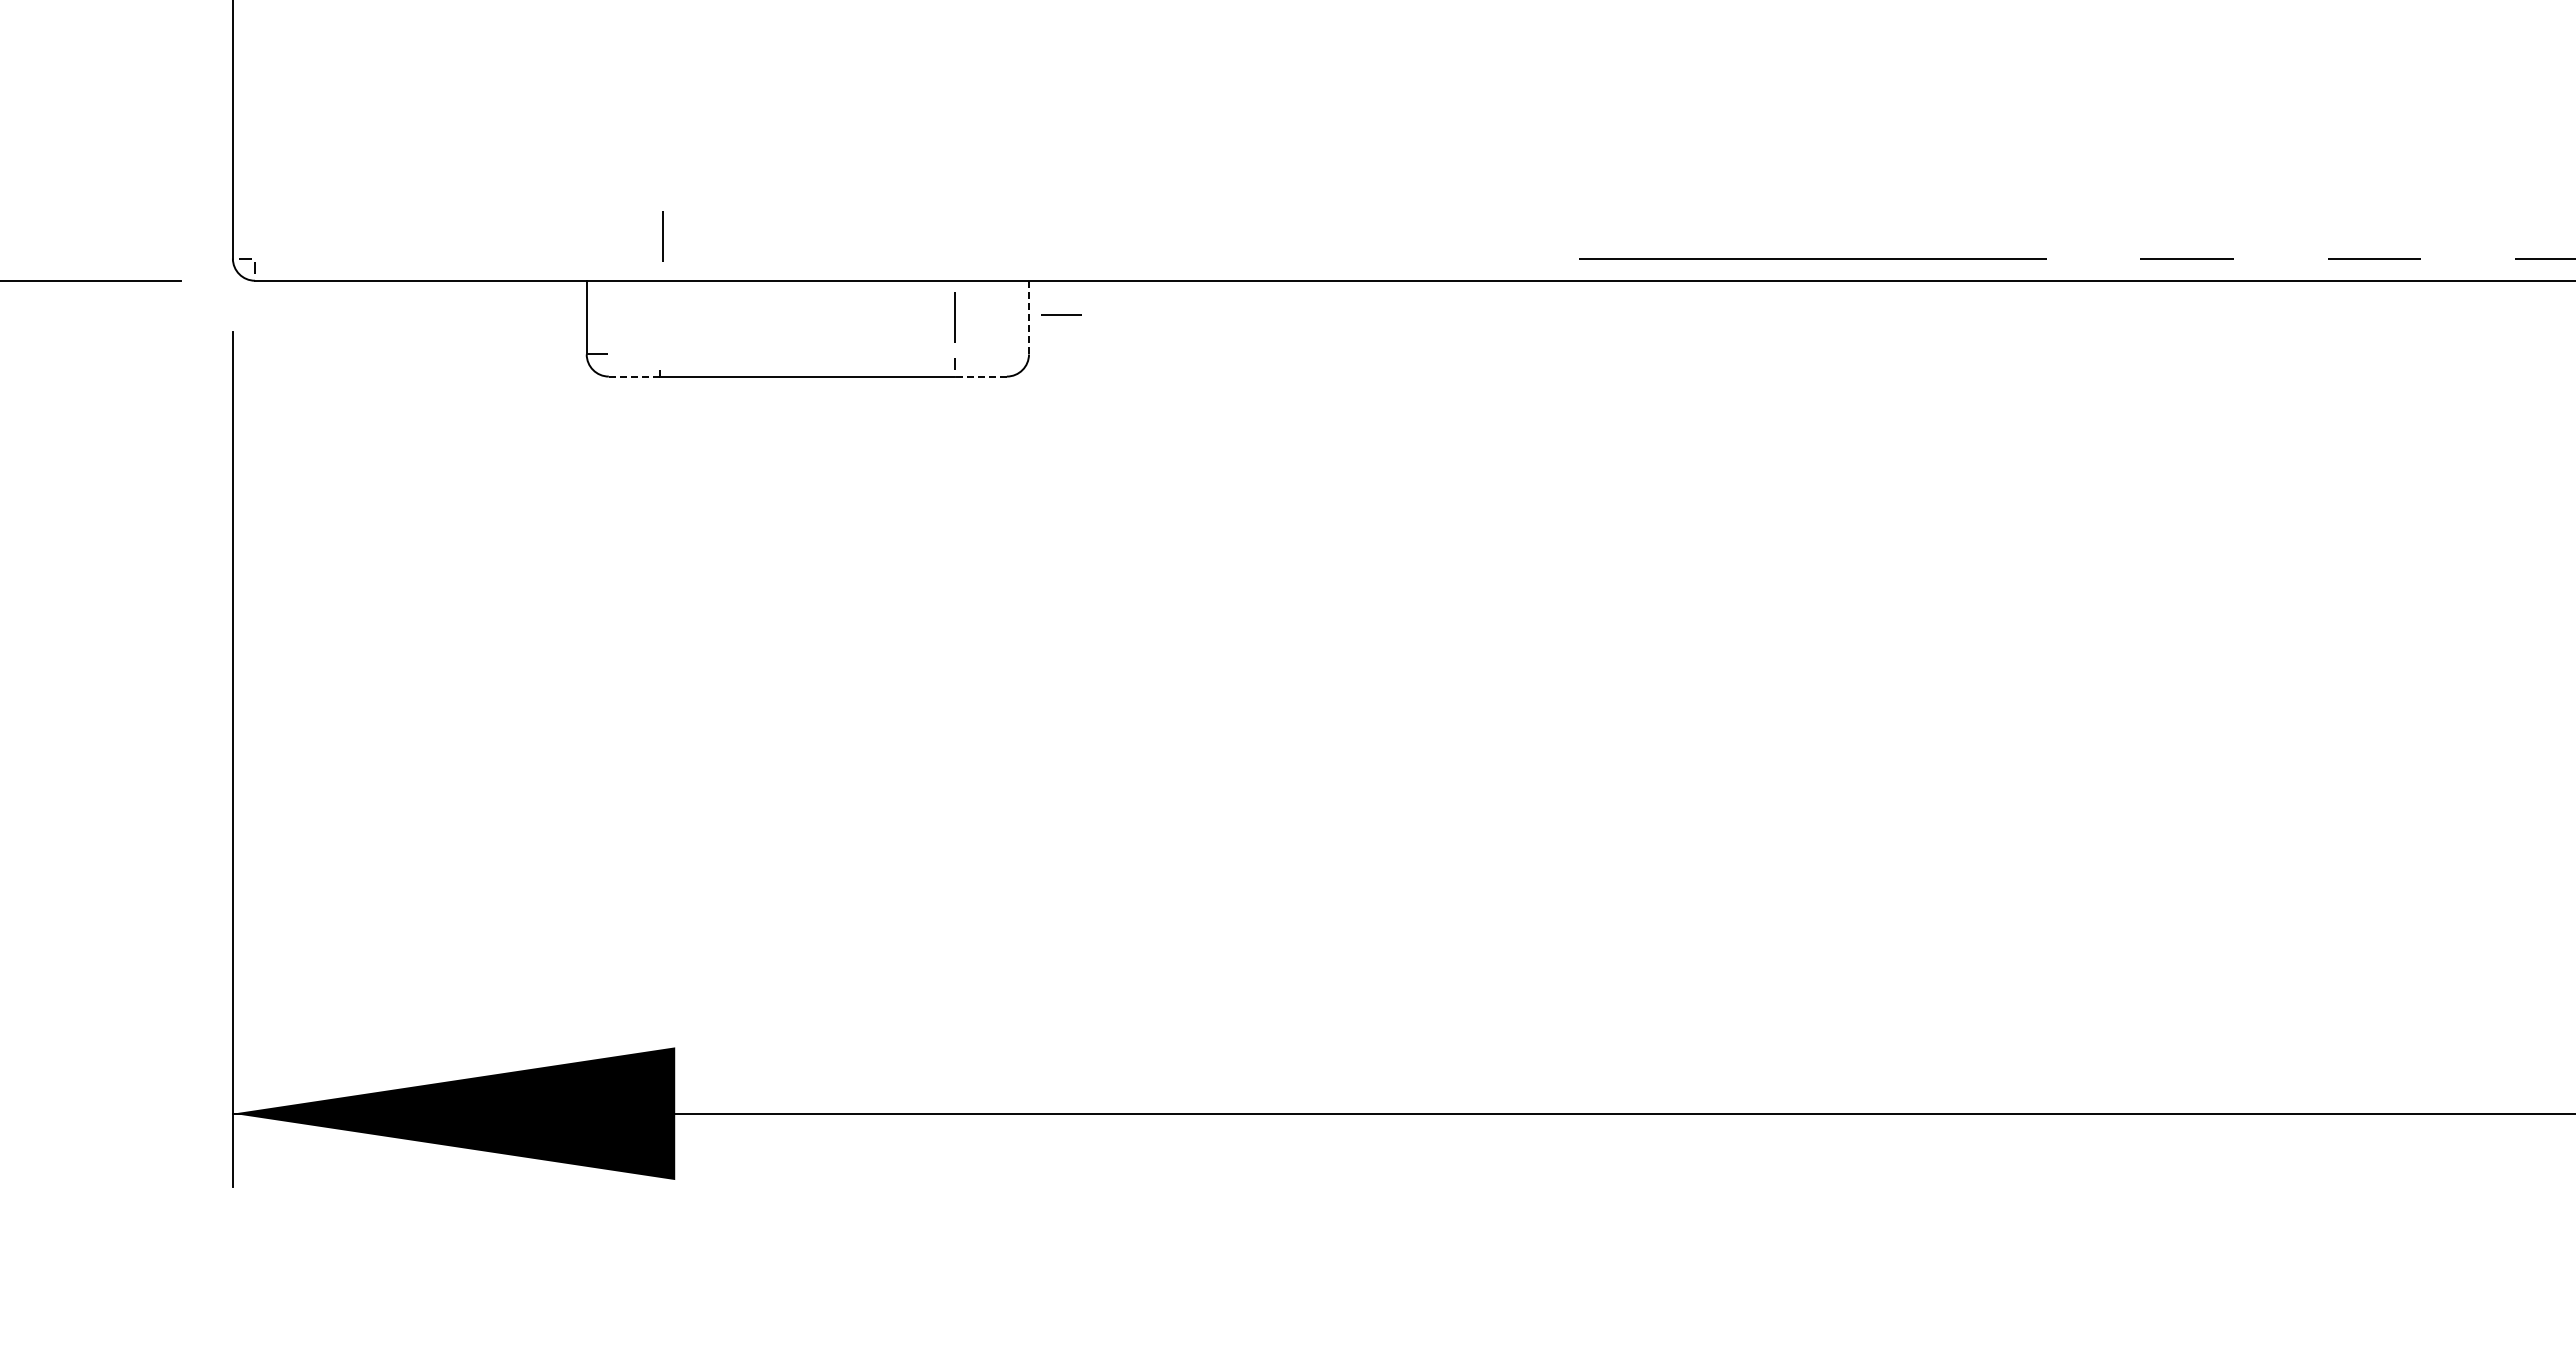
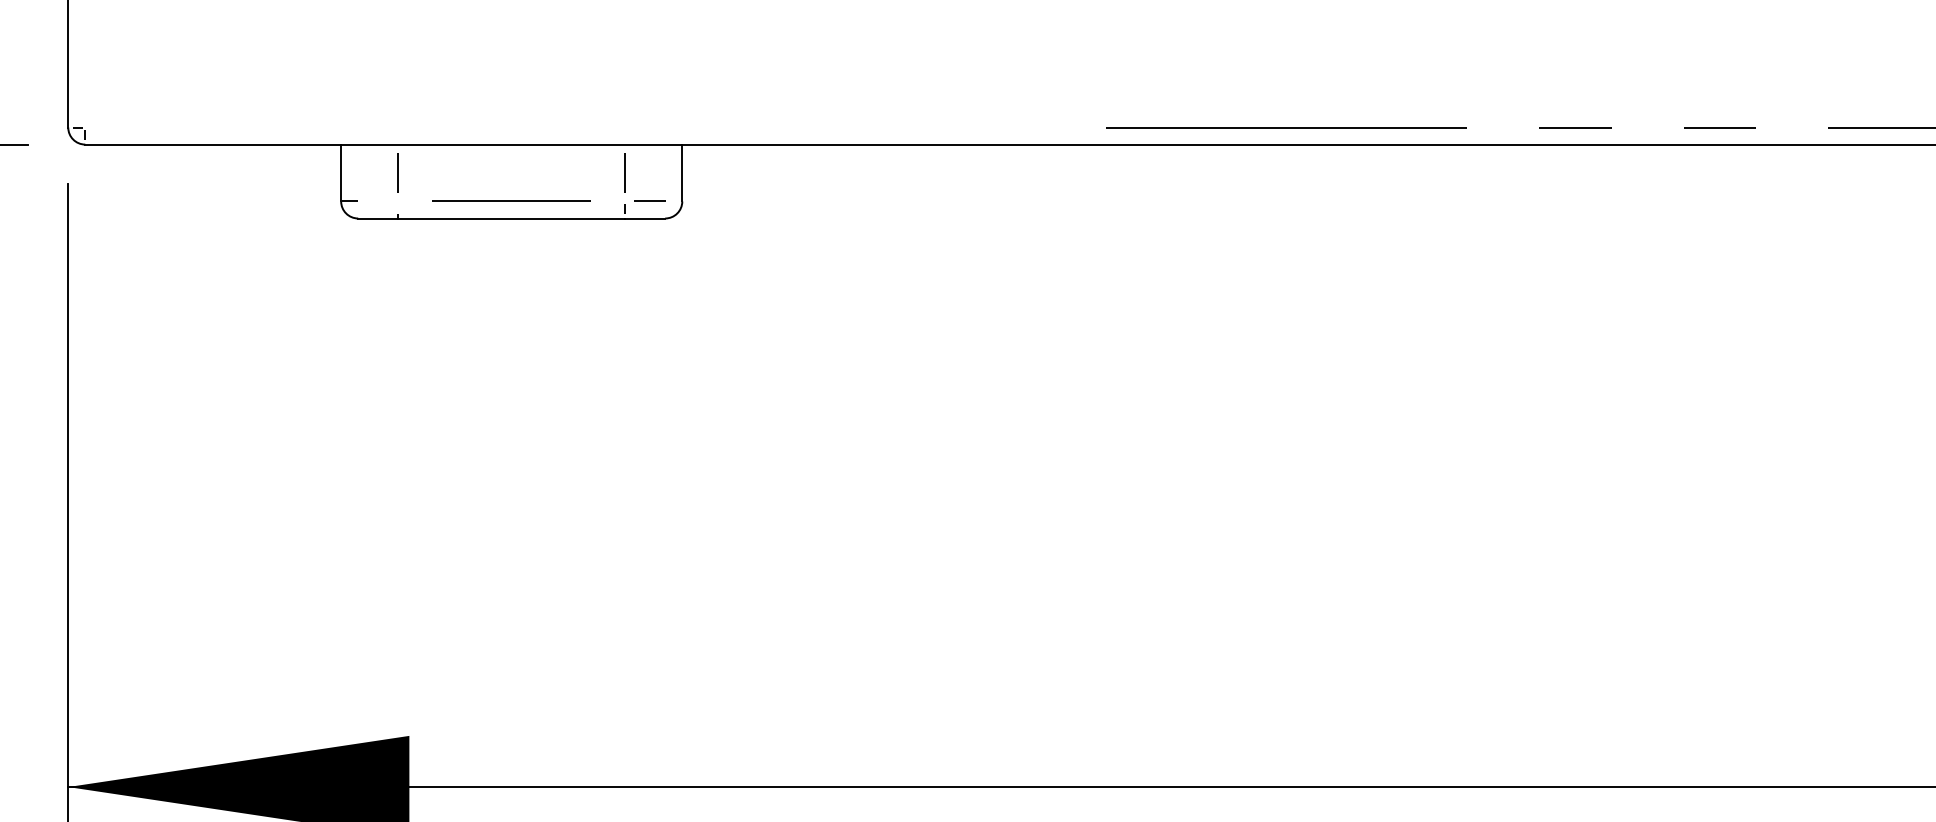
line: (662, 236) -> (397, 172), moved
line: (1061, 314) -> (649, 200), moved
line: (1029, 317) -> (682, 172), dashed -> solid
line: (807, 354) -> (511, 201), added
line: (634, 376) -> (378, 218), dashed -> solid
line: (981, 376) -> (645, 218), dashed -> solid

